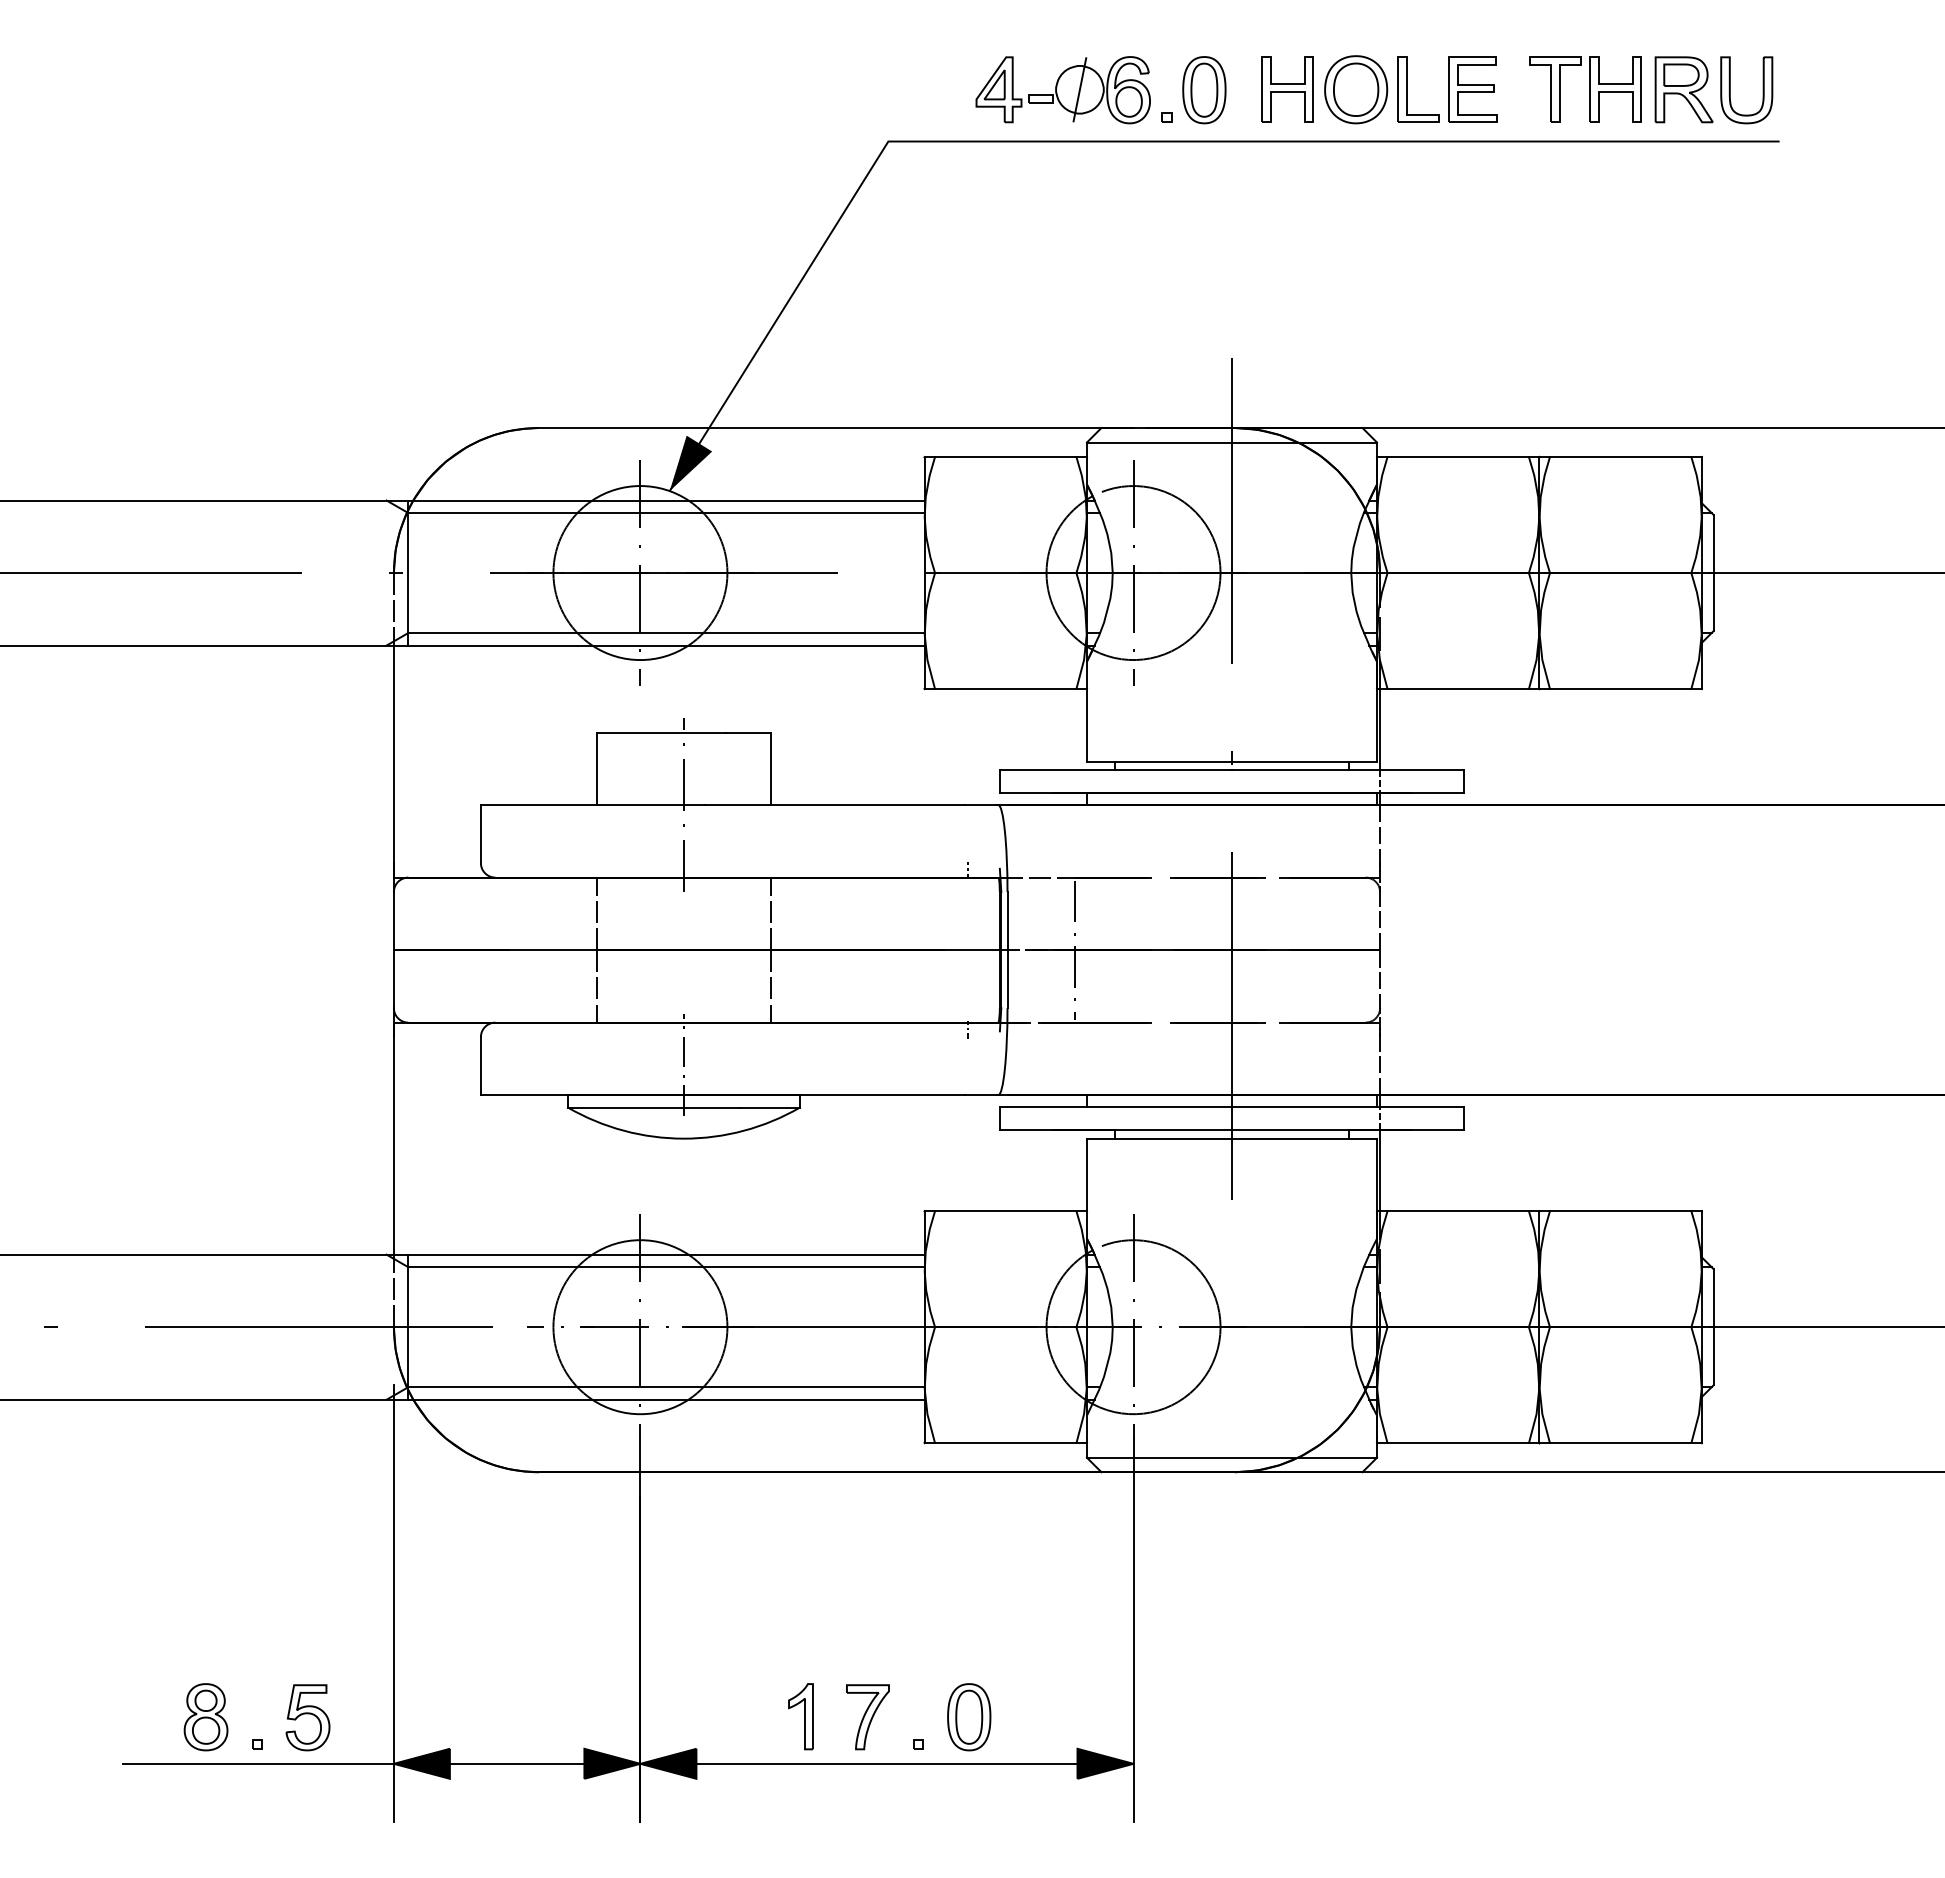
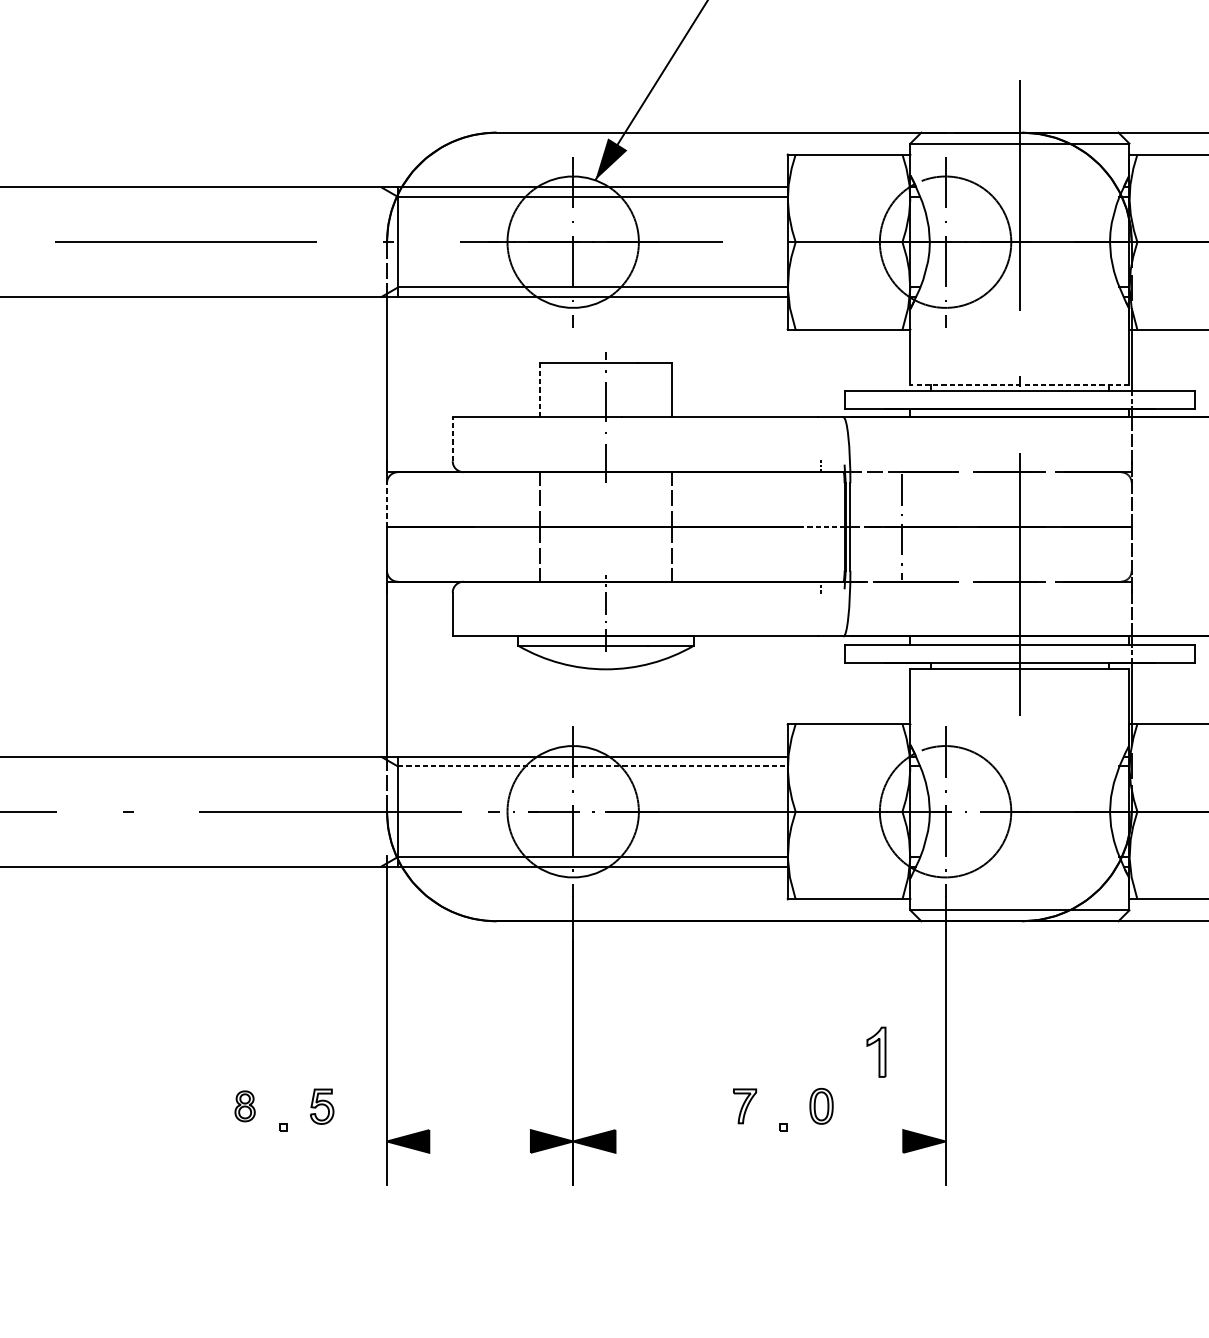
line: (1231, 761) -> (1019, 384), solid -> dashed
line: (596, 768) -> (540, 389), solid -> dashed
line: (480, 833) -> (452, 438), solid -> dashed
line: (393, 920) -> (386, 504), solid -> dashed
line: (969, 950) -> (821, 527), solid -> dashed
line: (666, 1267) -> (592, 766), solid -> dashed
part: (800, 1716) -> (876, 1052), moved
part: (205, 1717) -> (244, 1106), size x0.6
part: (307, 1717) -> (321, 1106), size x0.7
part: (867, 1717) -> (744, 1106), size x0.7
part: (969, 1717) -> (821, 1106), size x0.7
line: (257, 1763) -> (284, 1141), removed
line: (516, 1763) -> (479, 1141), removed
line: (886, 1763) -> (759, 1141), removed

